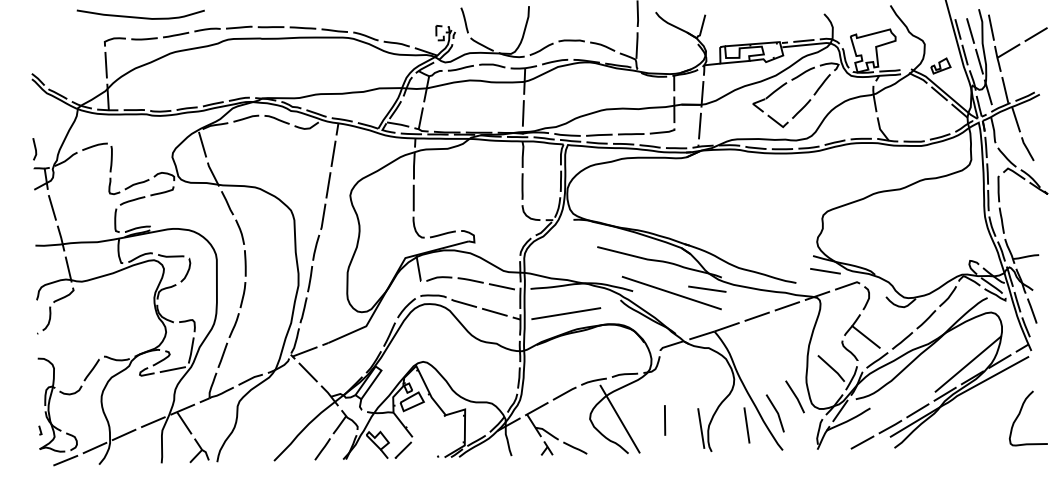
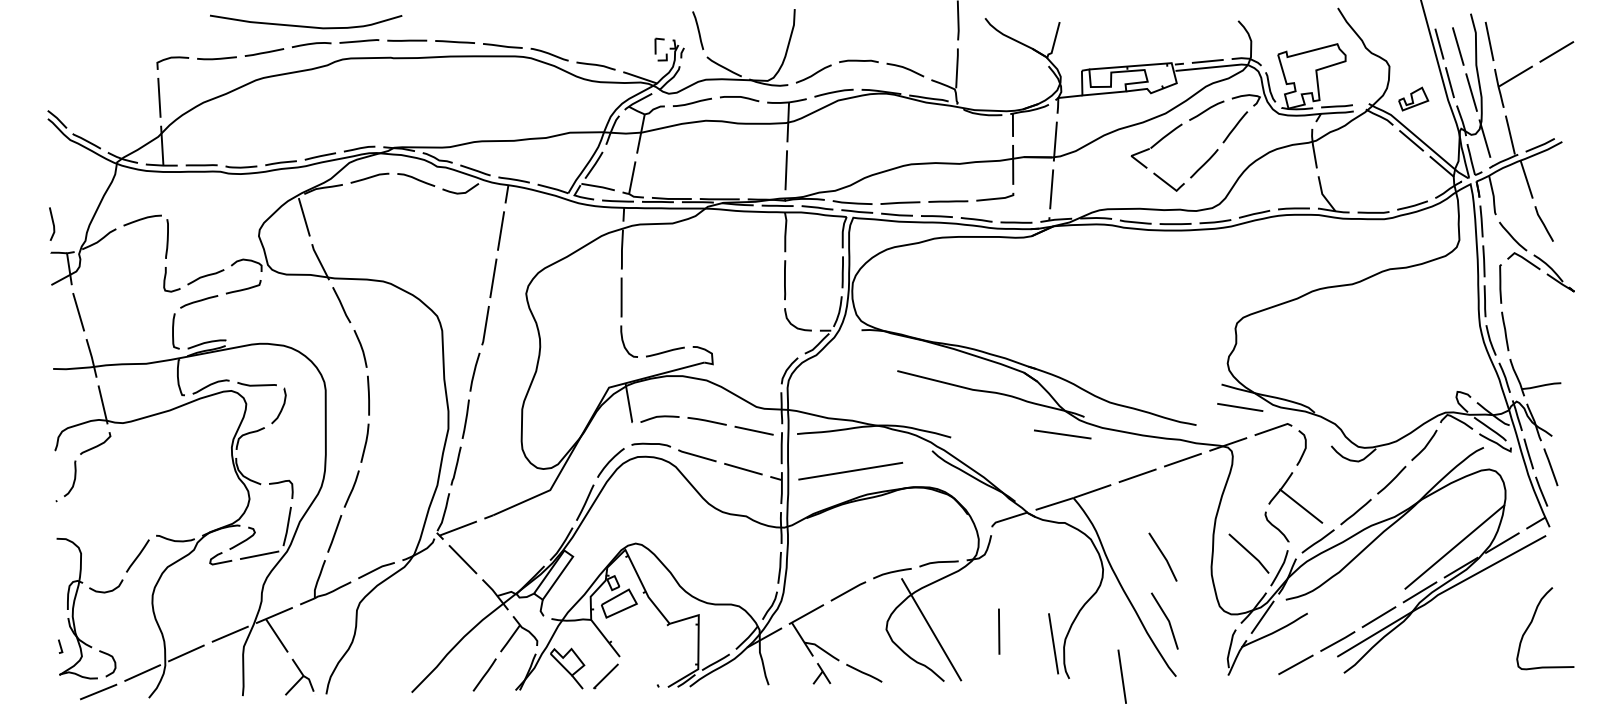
curve: (138, 16) -> (302, 24), moved
line: (671, 293) -> (1008, 440), removed
line: (794, 396) -> (1162, 556), moved
line: (746, 425) -> (1121, 676), moved

